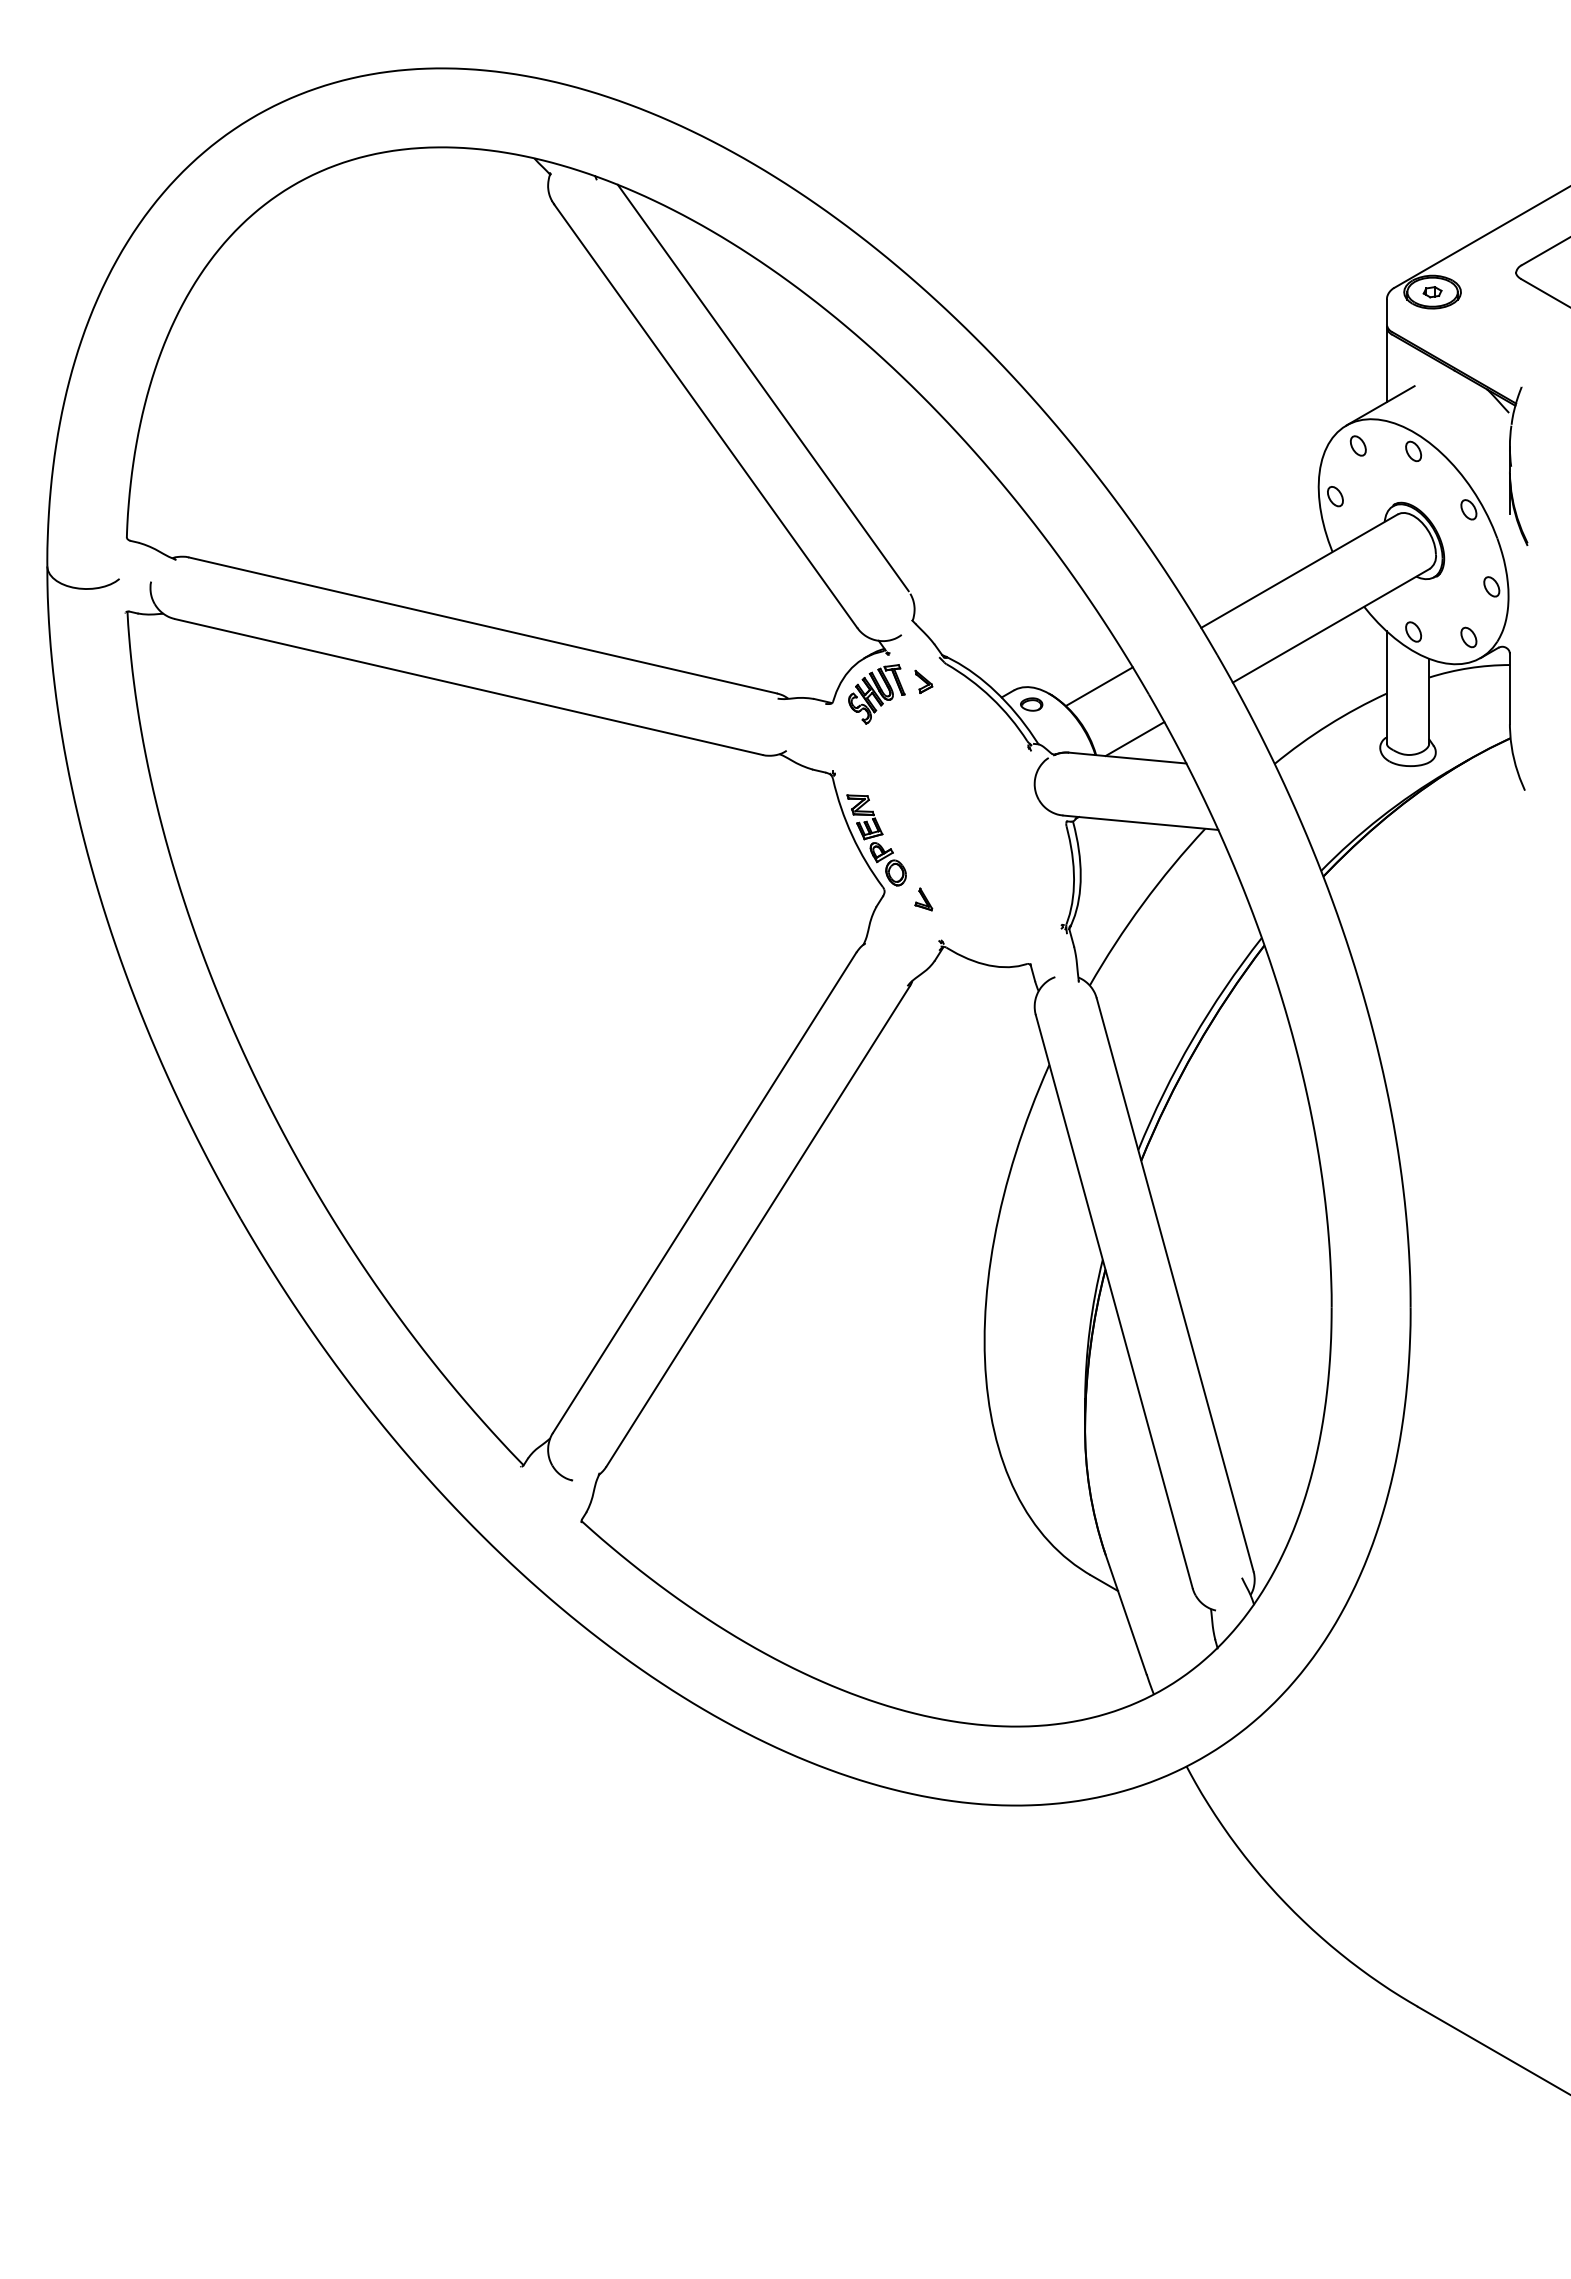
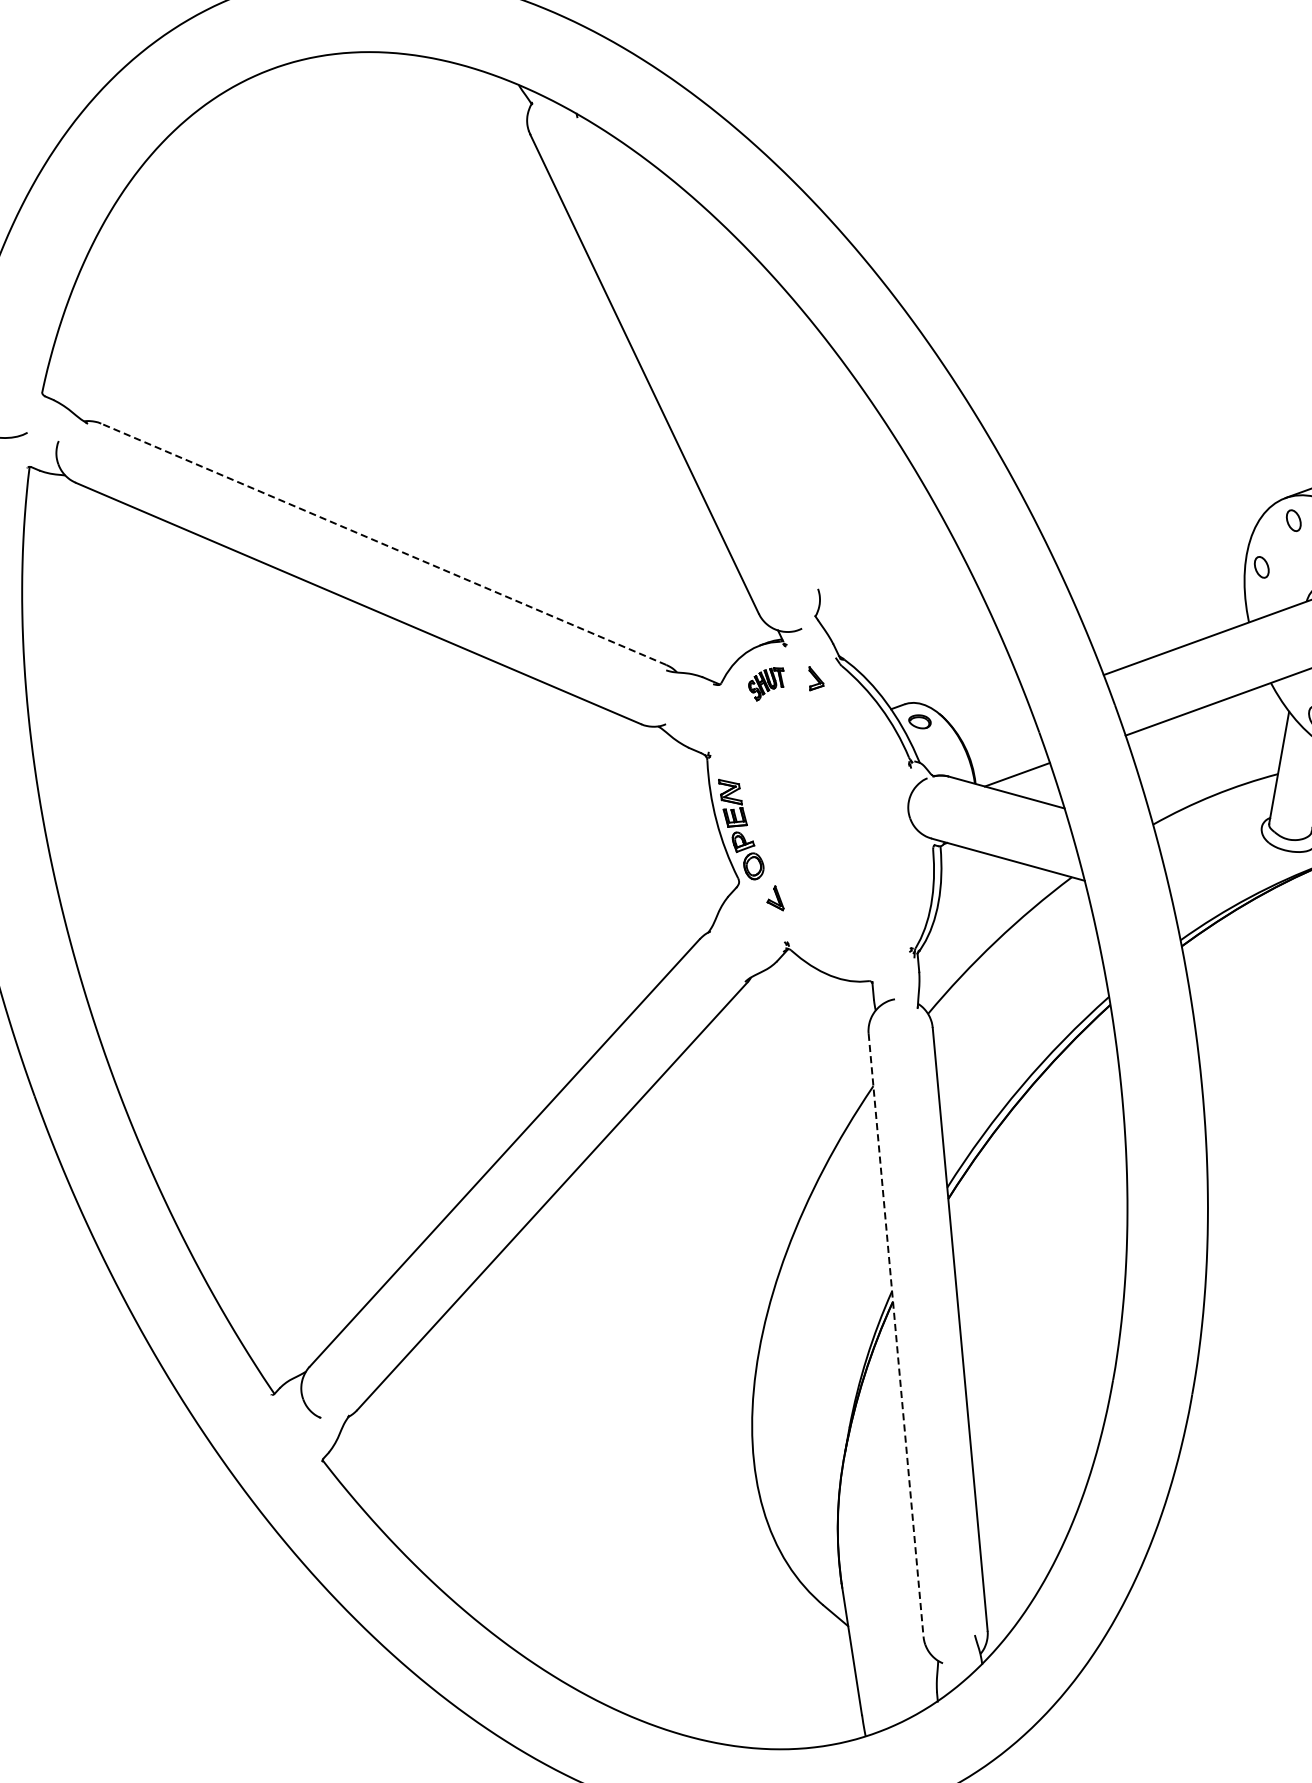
line: (762, 387) -> (706, 355), removed
line: (483, 625) -> (384, 544), solid -> dashed
line: (1099, 686) -> (991, 715), removed
part: (876, 694) -> (766, 683), size x0.6
line: (1114, 1302) -> (896, 1336), solid -> dashed

